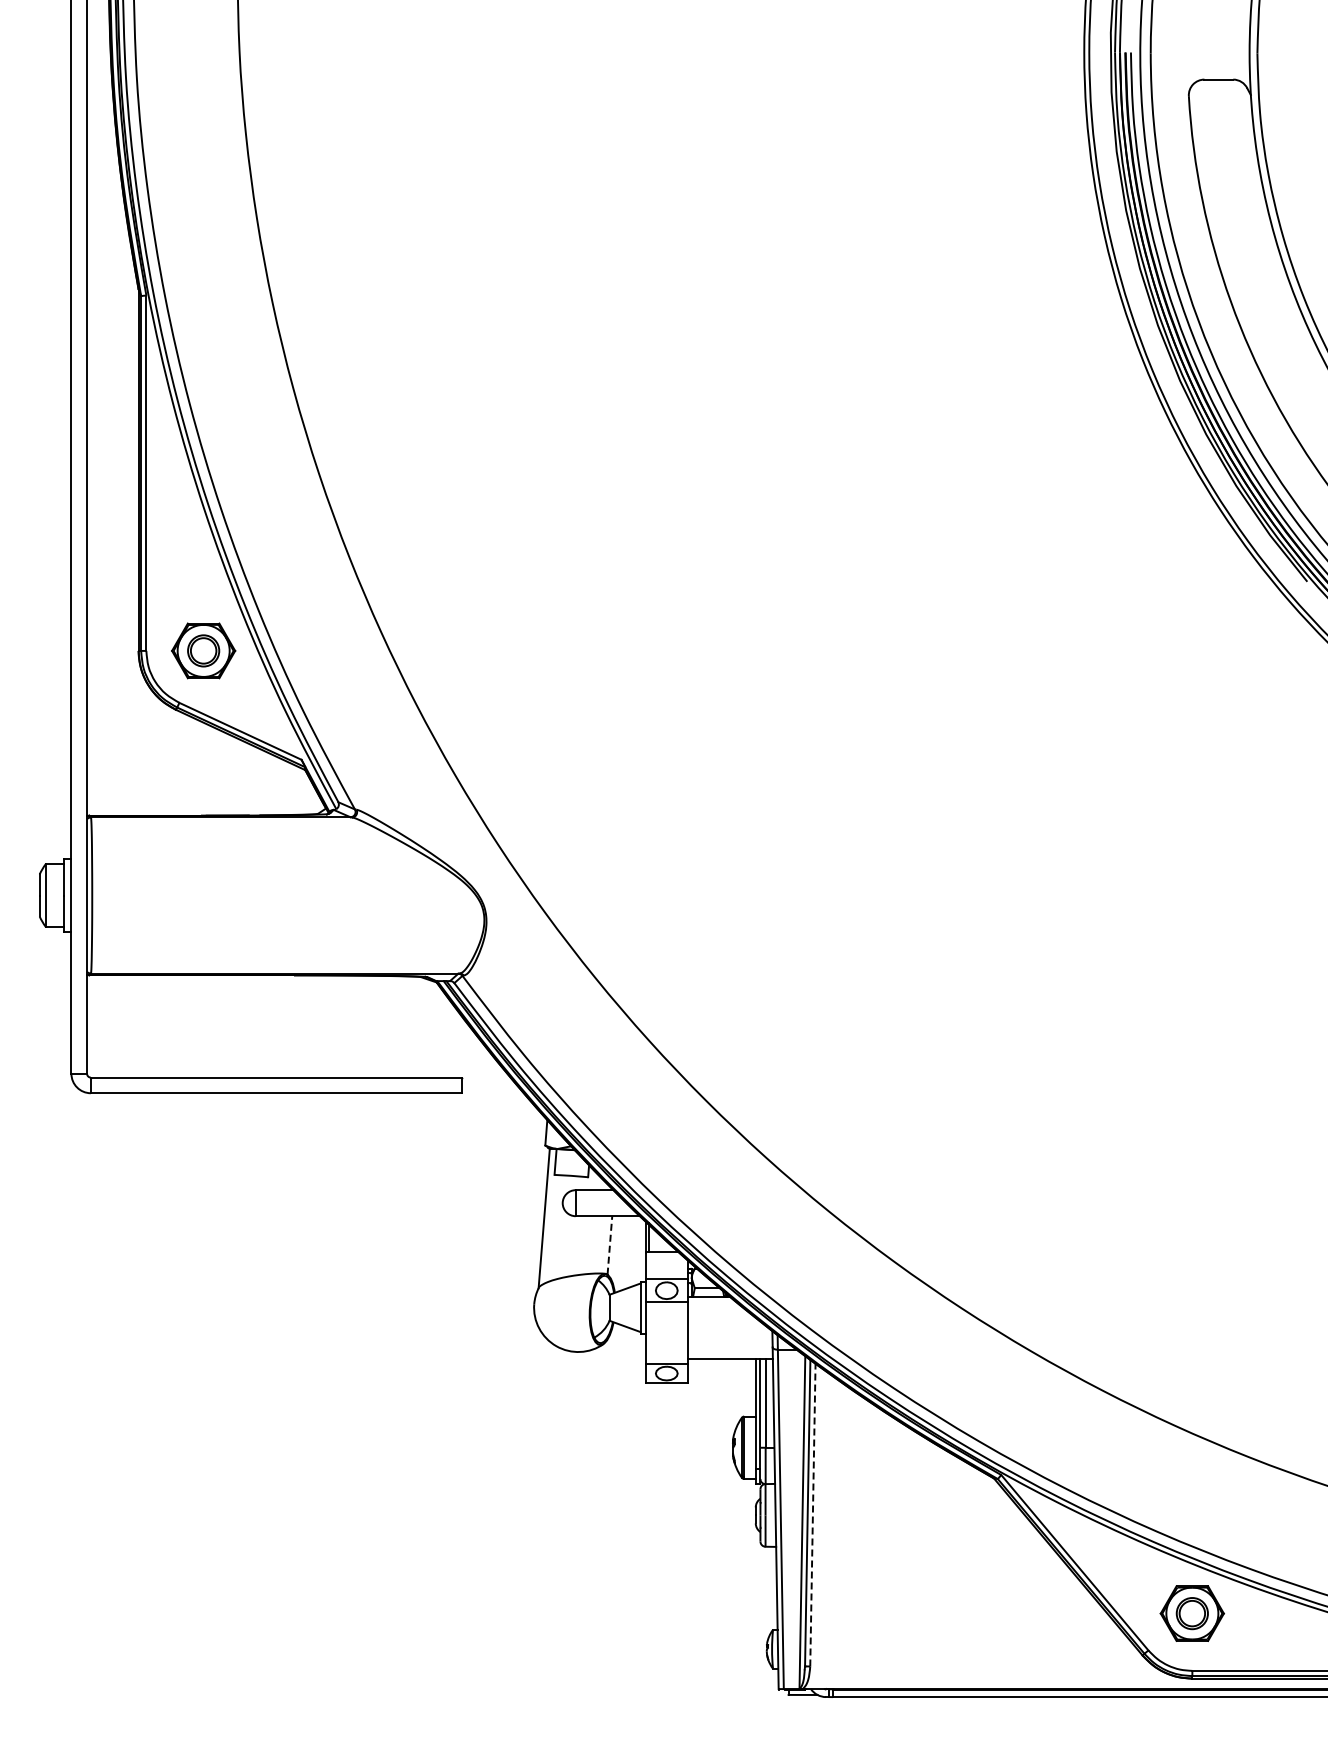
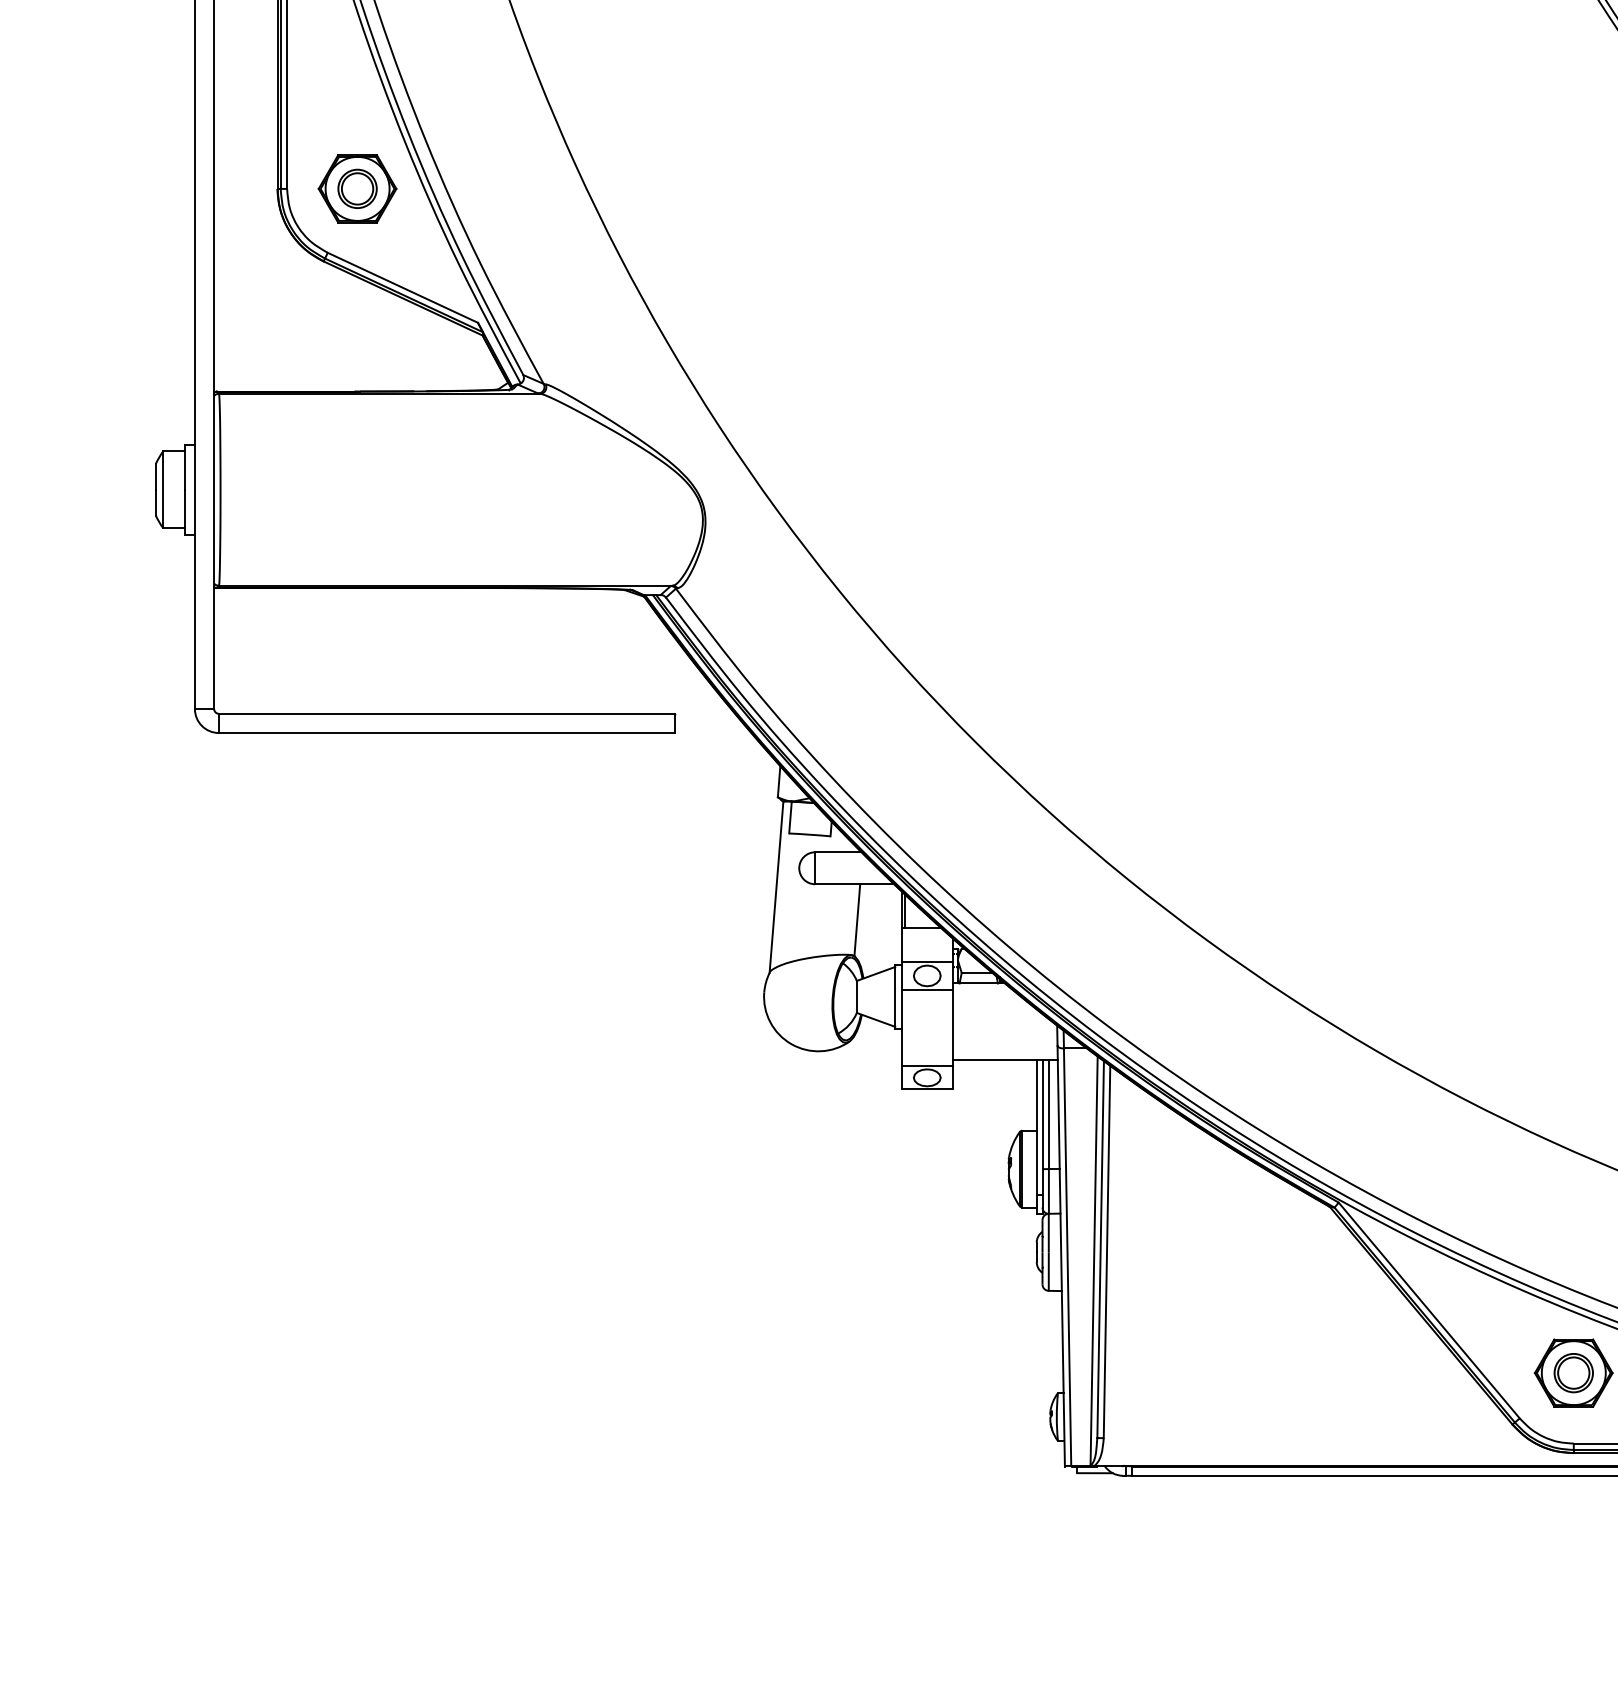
line: (609, 1244) -> (856, 919), dashed -> solid
line: (812, 1514) -> (1106, 1251), dashed -> solid

